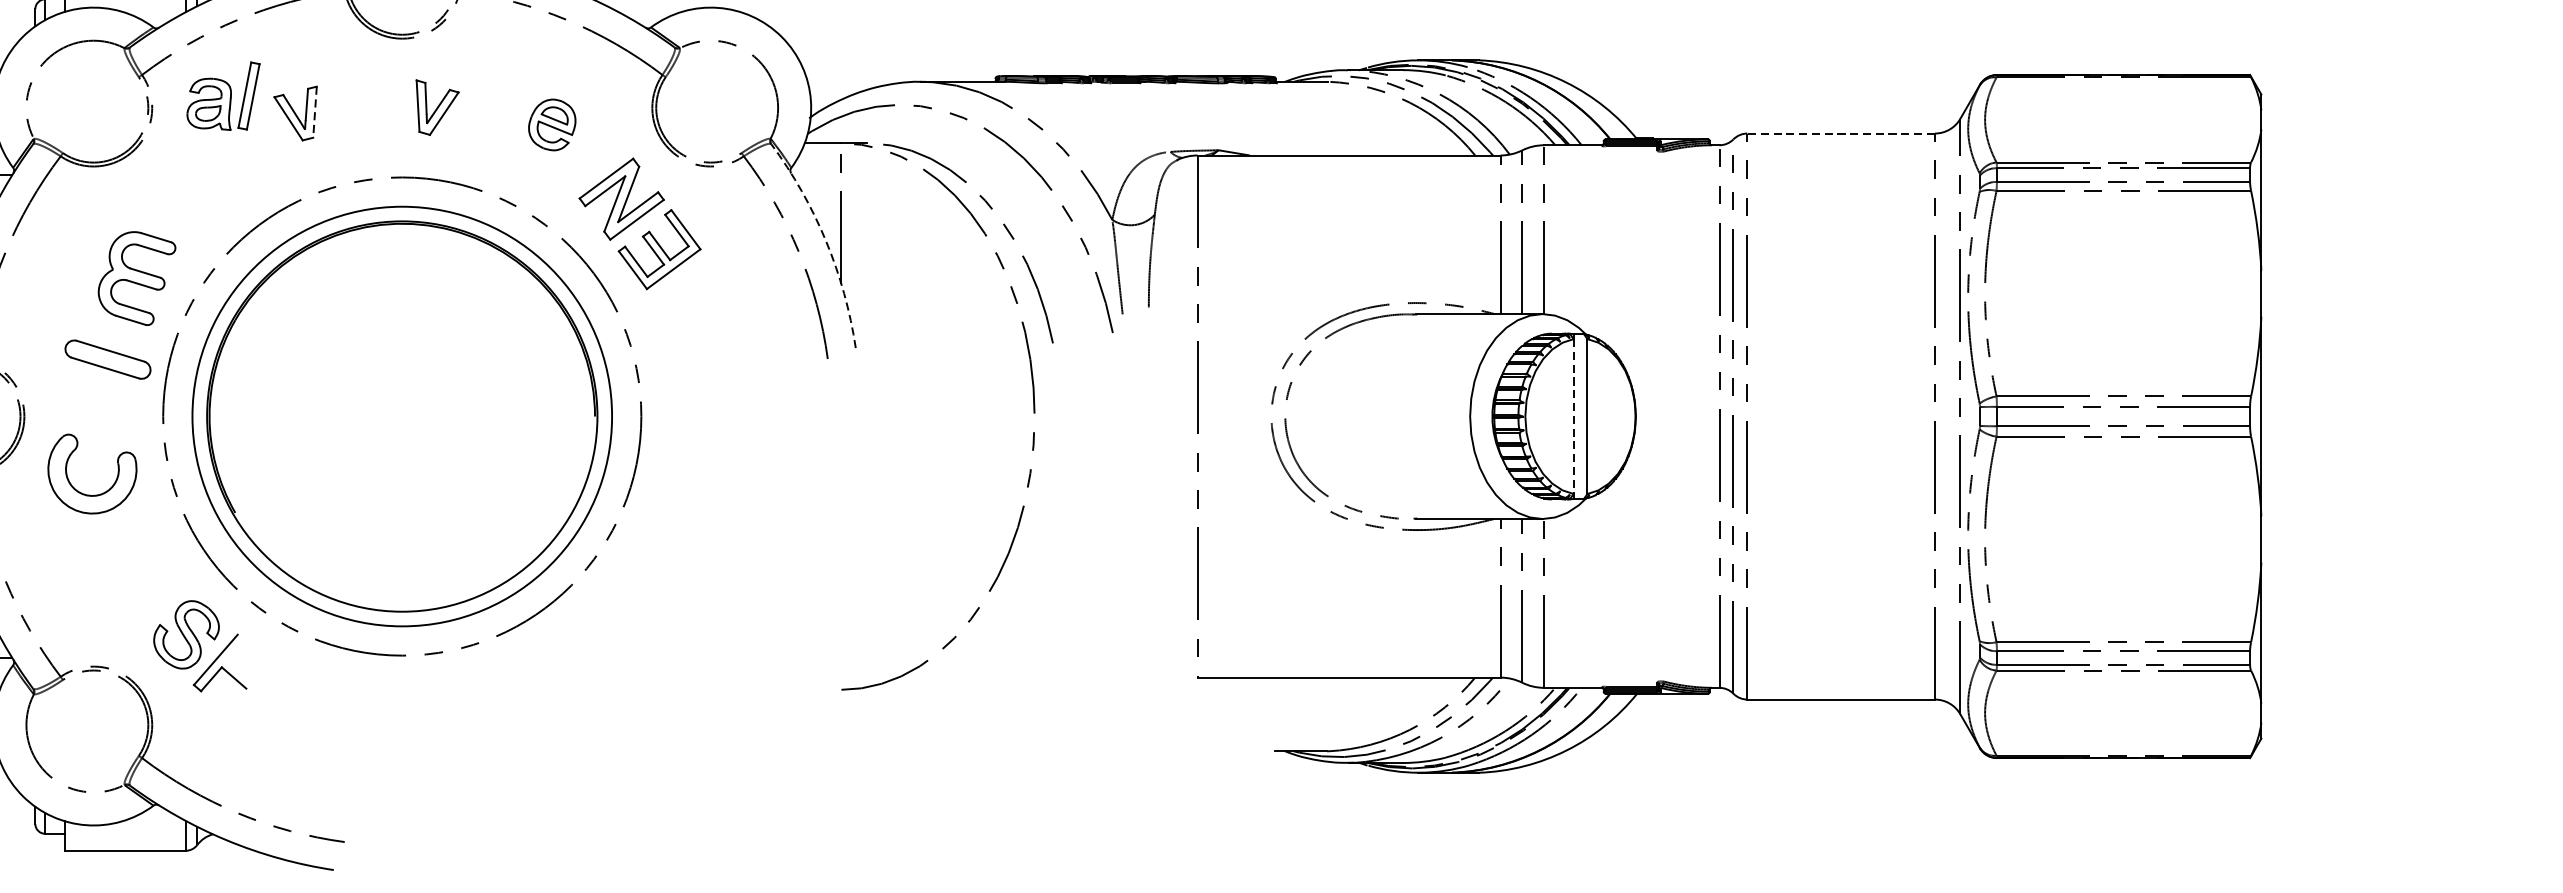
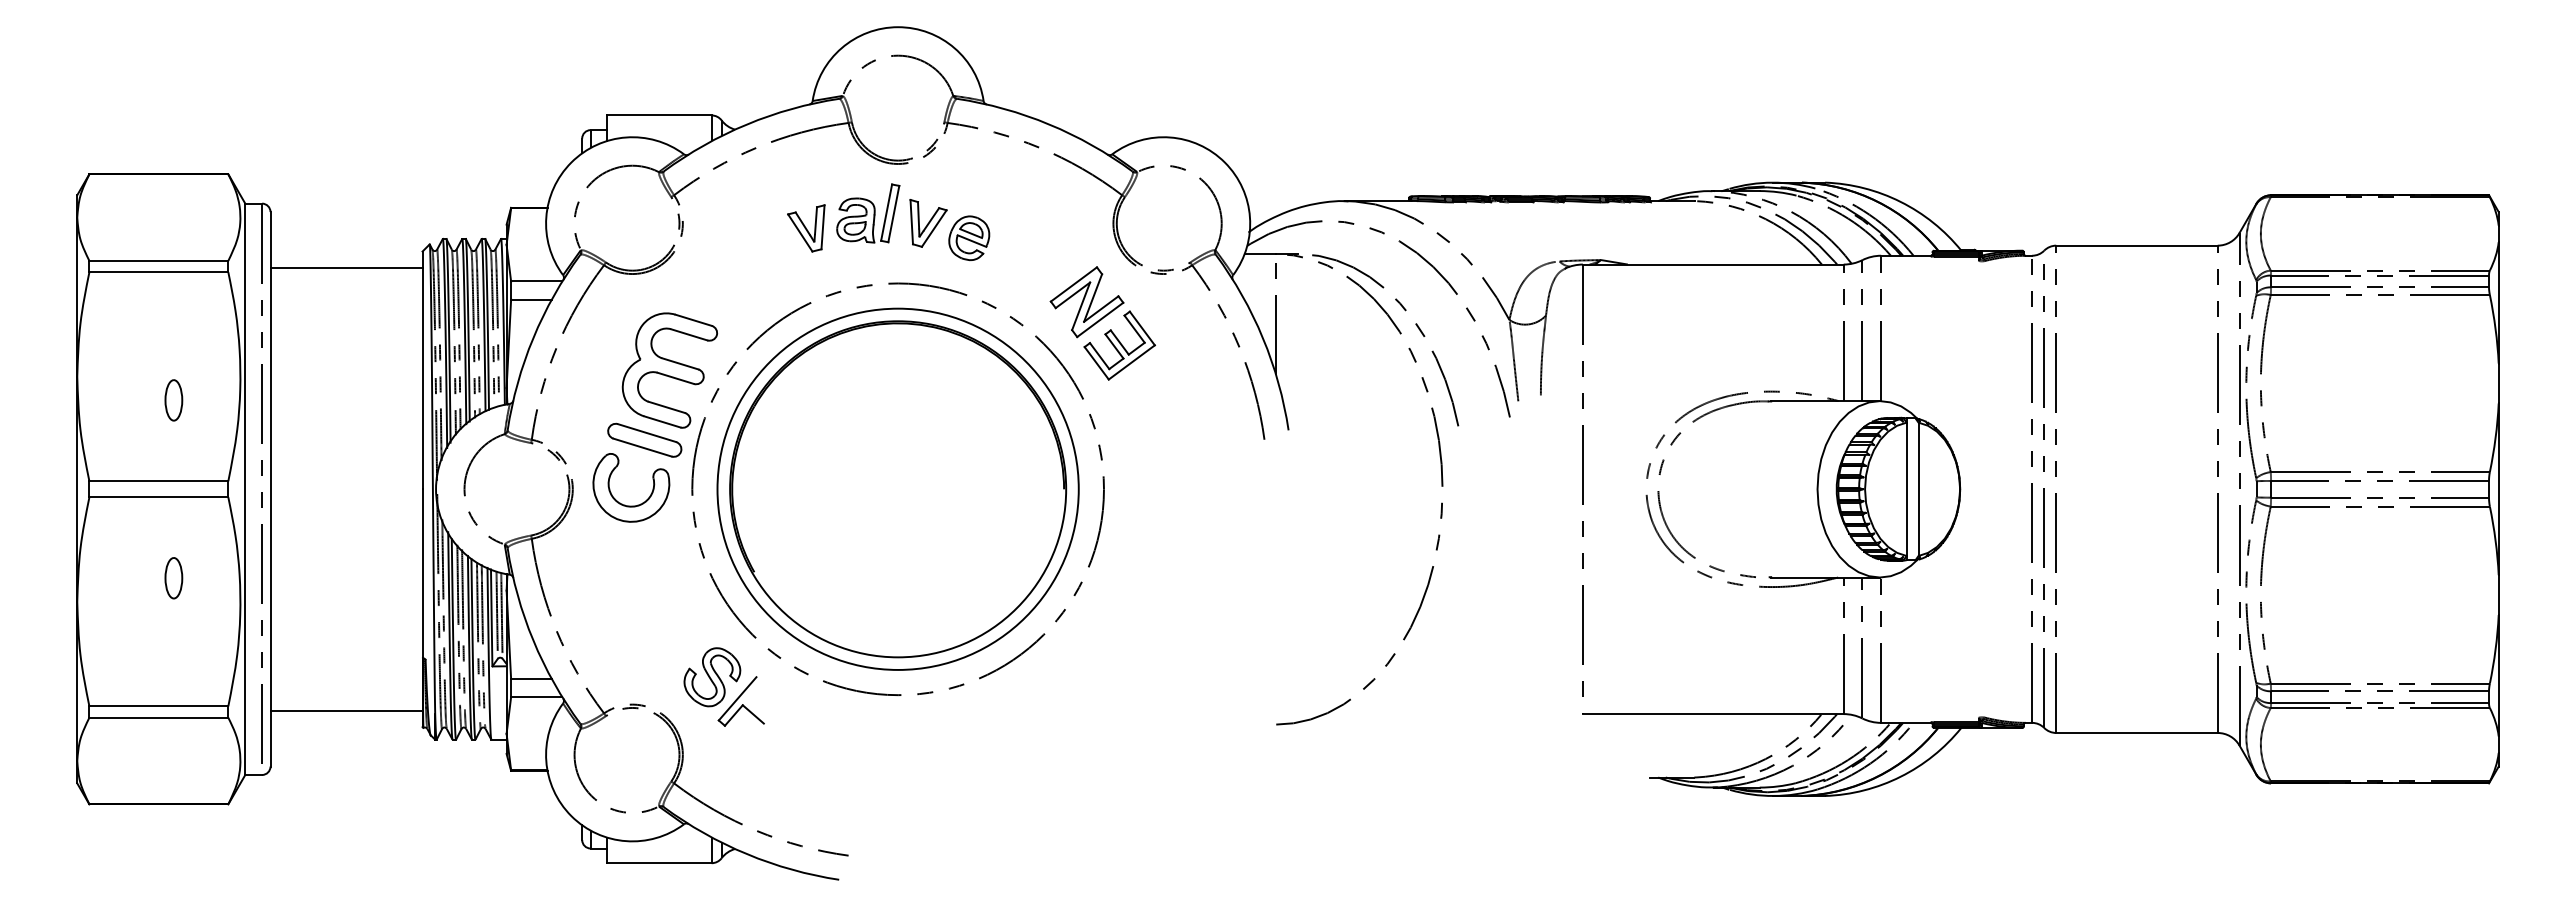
part: (223, 96) -> (868, 213), moved
line: (314, 112) -> (822, 227), dashed -> solid
part: (552, 125) -> (969, 238), moved
line: (1840, 133) -> (2136, 245), dashed -> solid
arc: (825, 241) -> (1262, 338), dashed -> solid
part: (136, 278) -> (669, 370), size x1.43
line: (1573, 416) -> (1906, 489), dashed -> solid
part: (92, 494) -> (631, 505), moved

